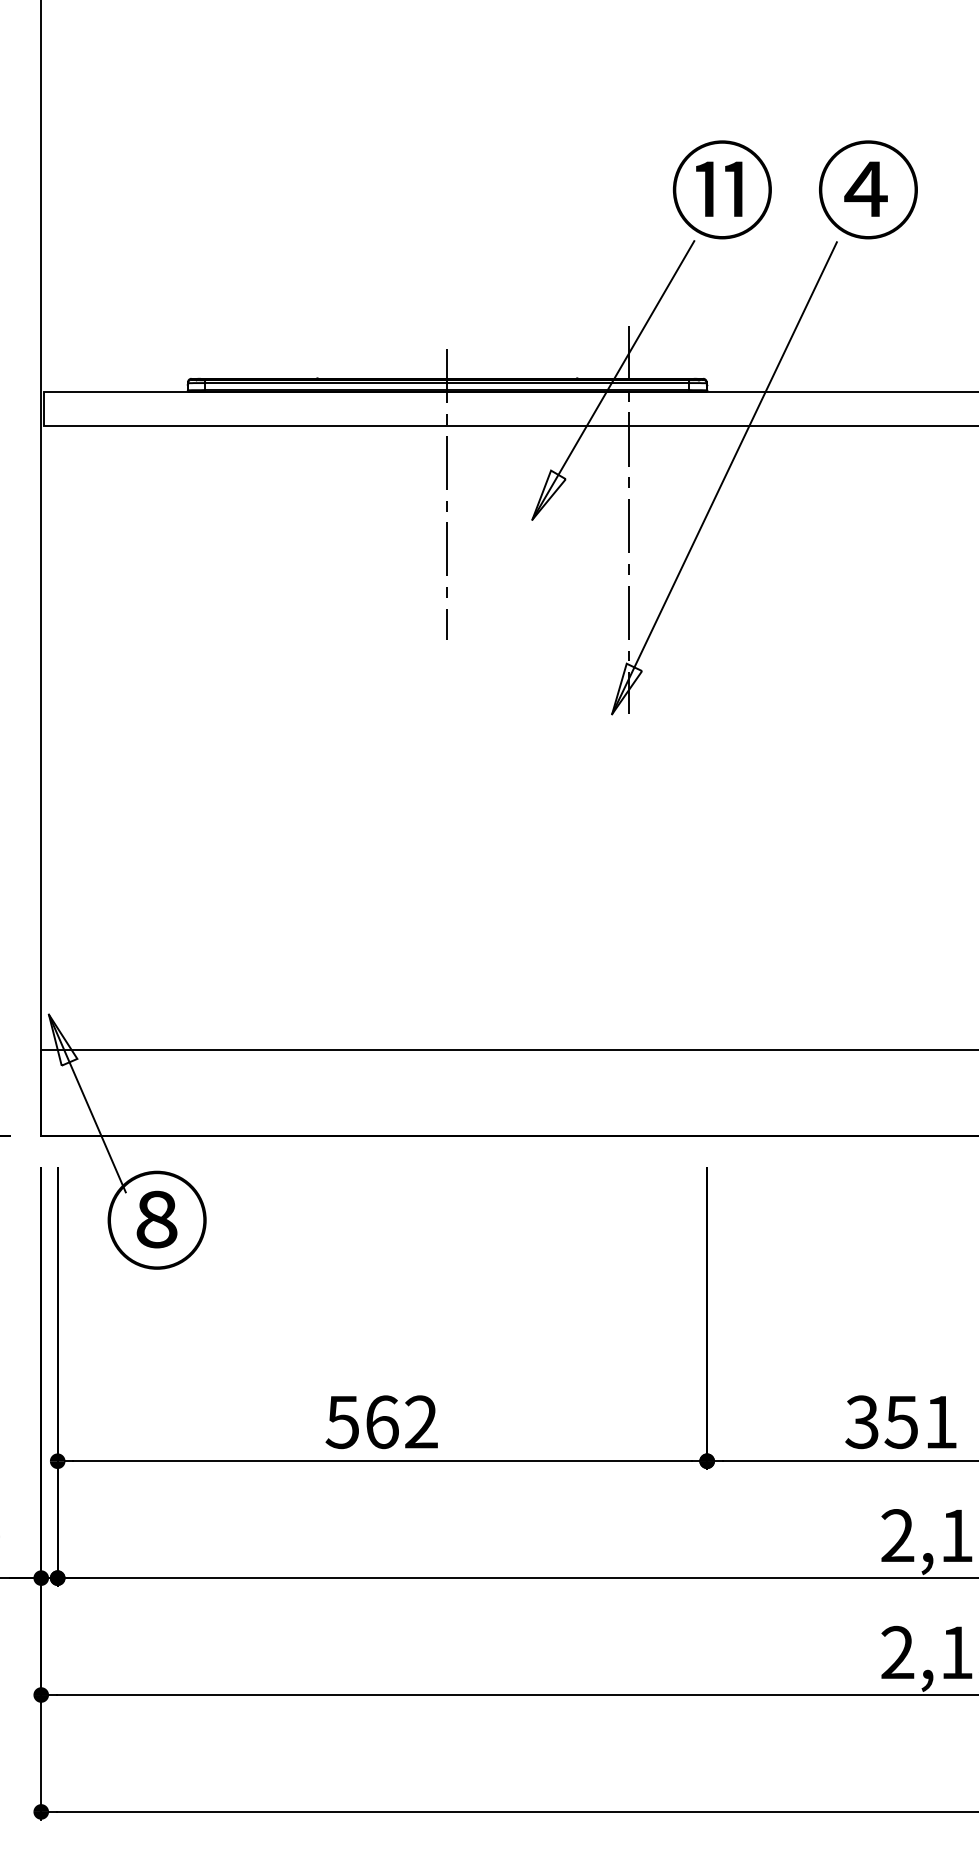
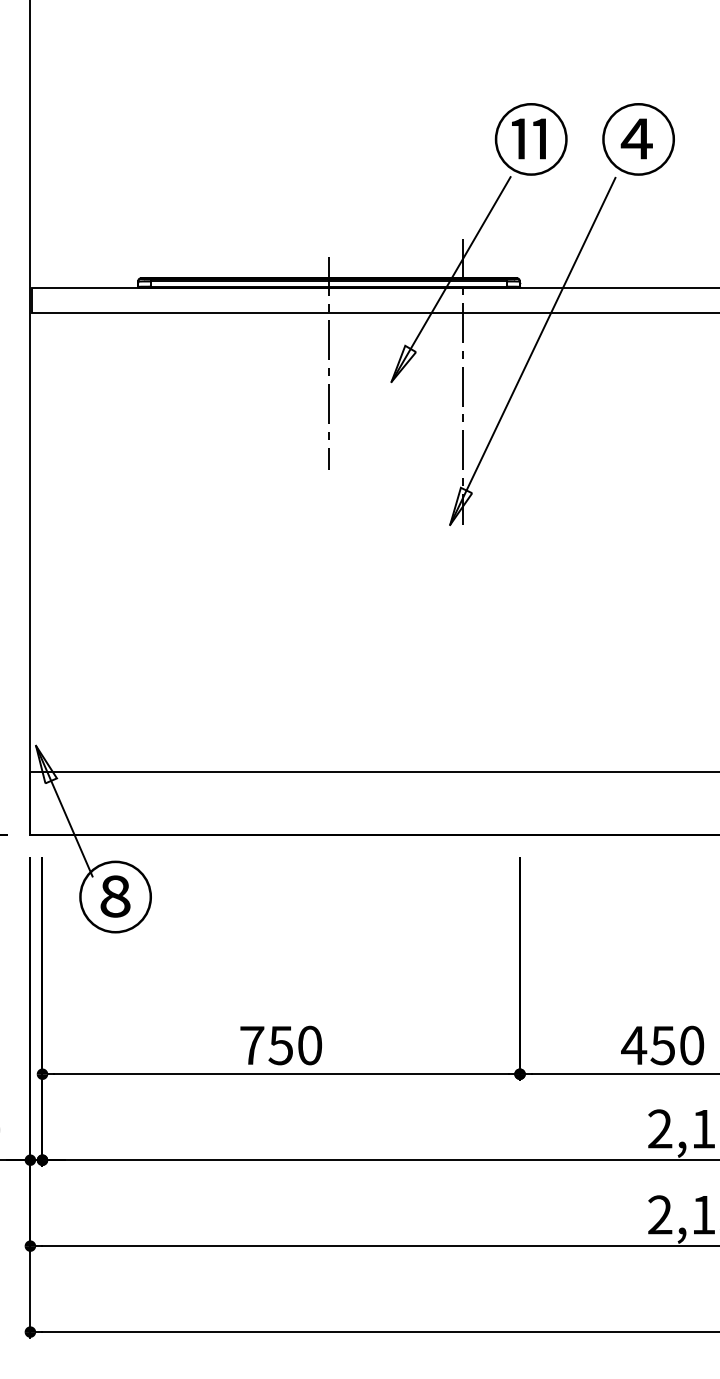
text: (381, 1422) -> (280, 1045), 562 -> 750
text: (900, 1422) -> (662, 1045), 351 -> 450

